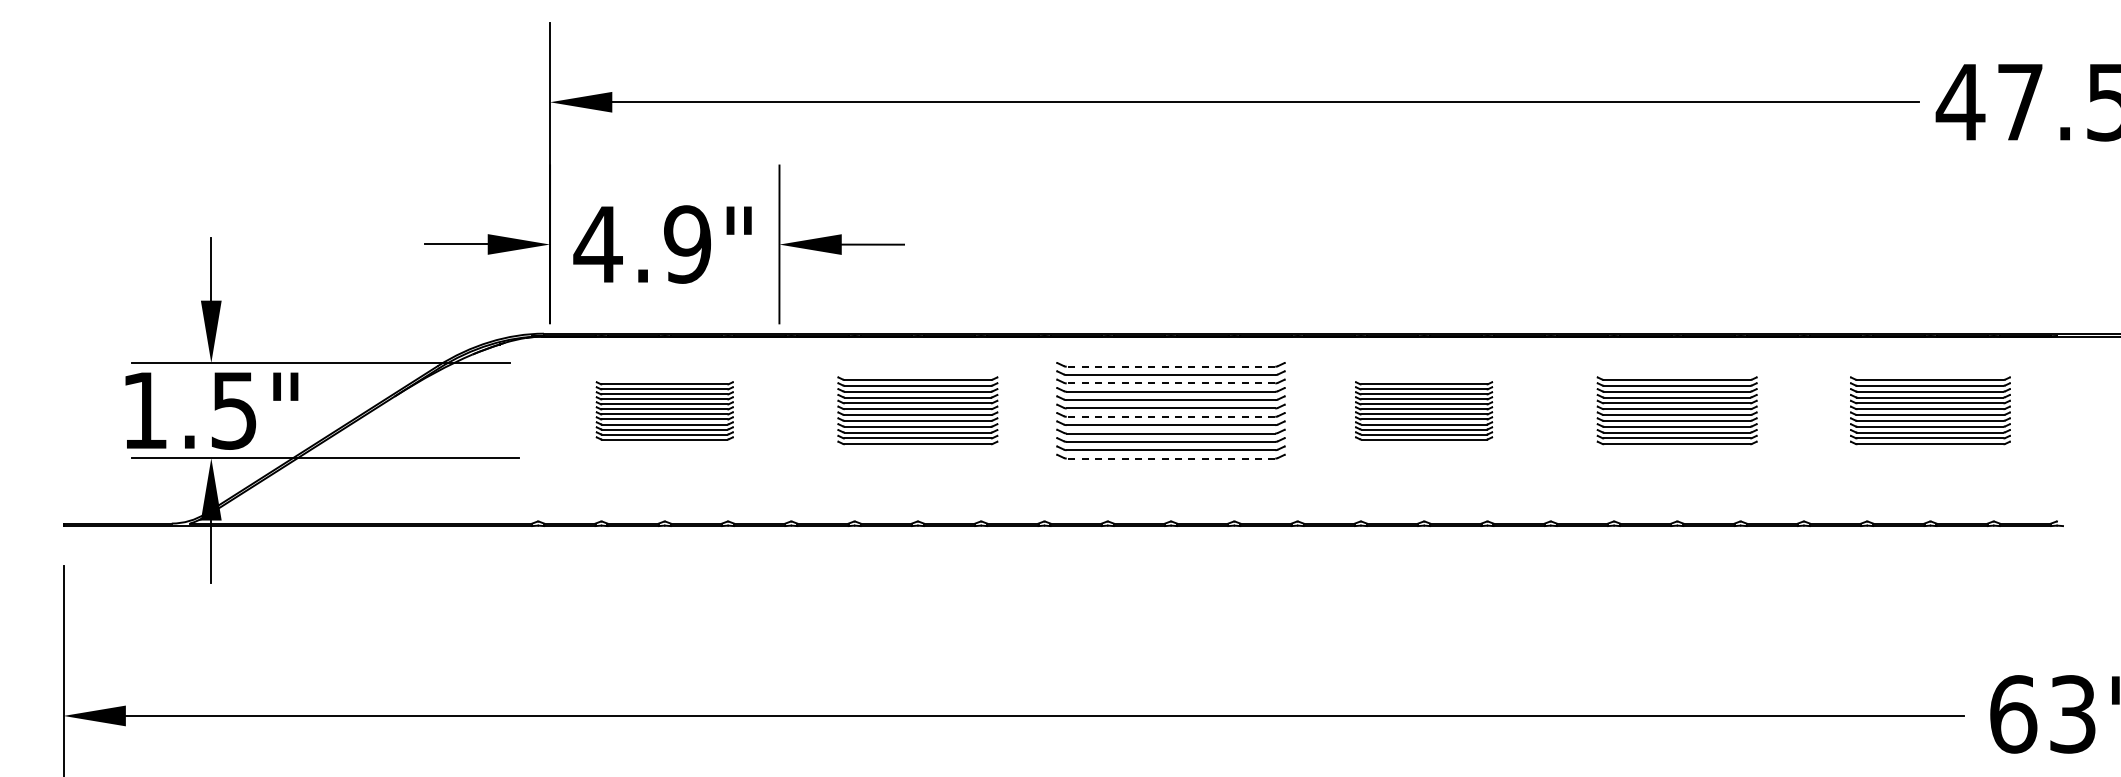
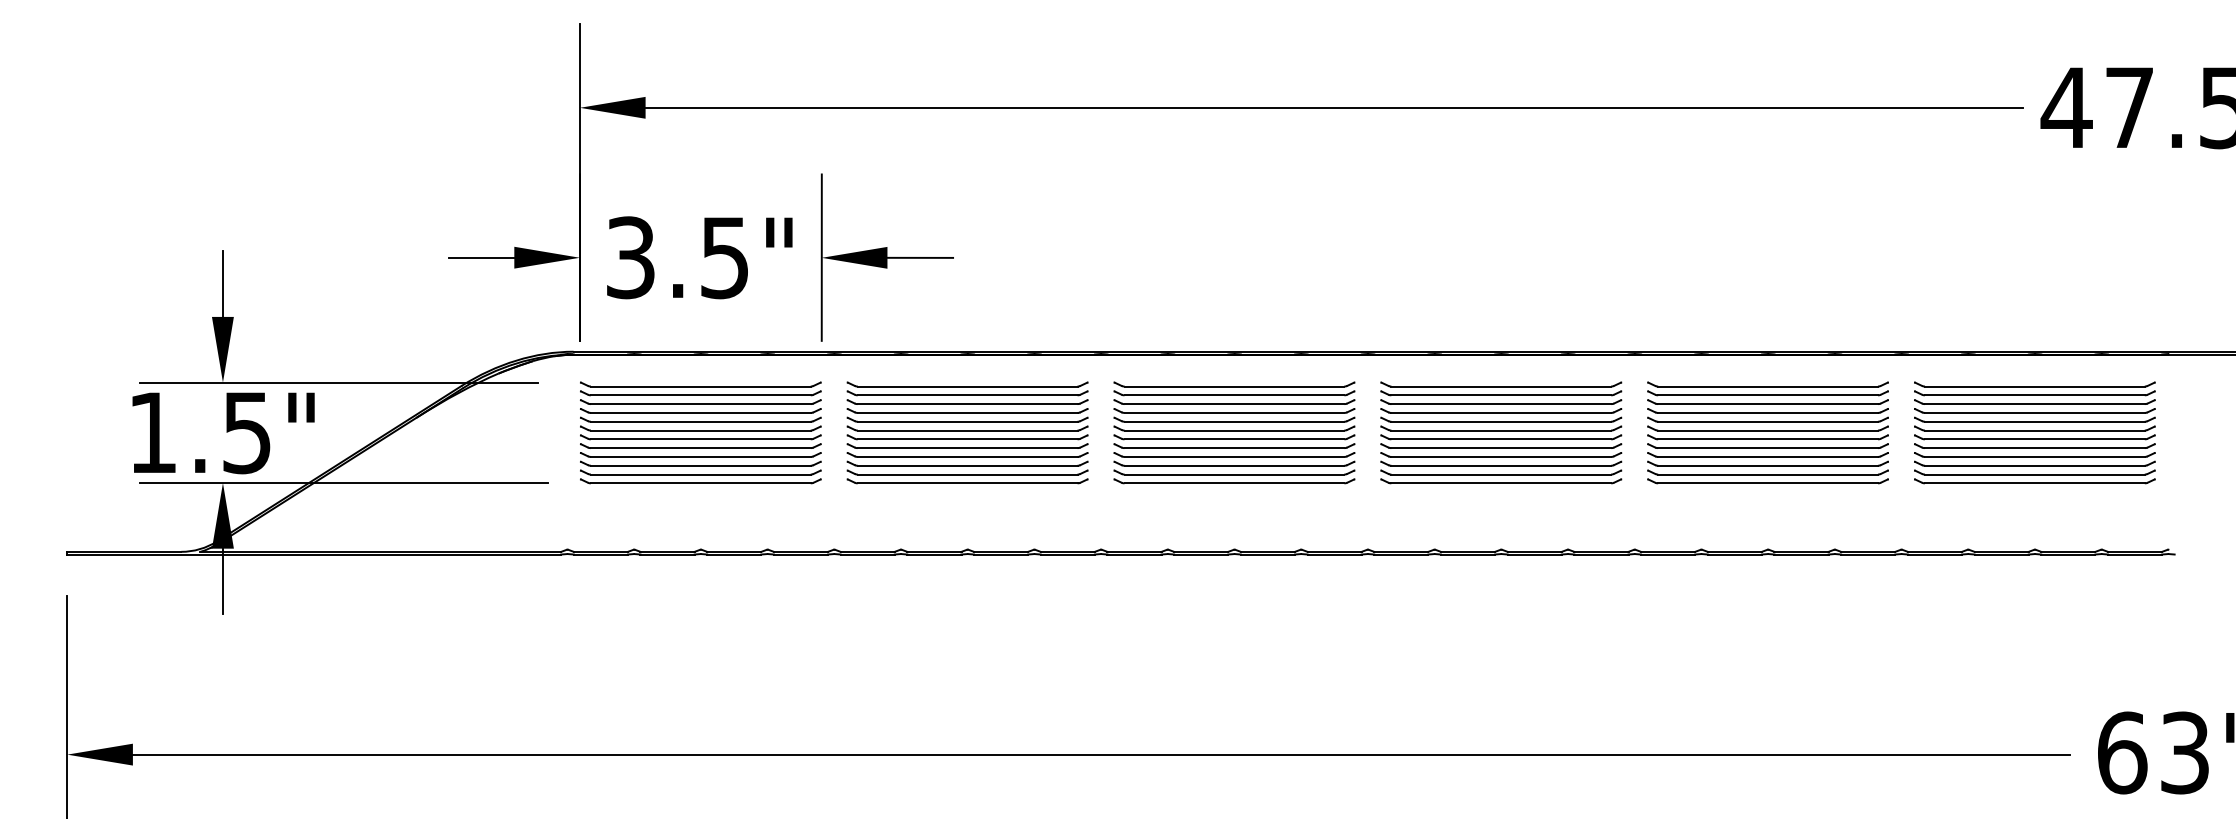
text: (641, 244) -> (676, 257), 4.9" -> 3.5"
line: (1170, 366) -> (1233, 386), dashed -> solid
line: (1170, 383) -> (1233, 404), dashed -> solid
part: (664, 410) -> (700, 432), size x1.67
part: (917, 410) -> (967, 432), size x1.43
part: (1423, 410) -> (1500, 432), size x1.67
part: (1676, 410) -> (1767, 432), size x1.43
part: (1930, 410) -> (2034, 432), size x1.43
line: (1170, 416) -> (1233, 439), dashed -> solid
line: (1170, 458) -> (1233, 483), dashed -> solid

